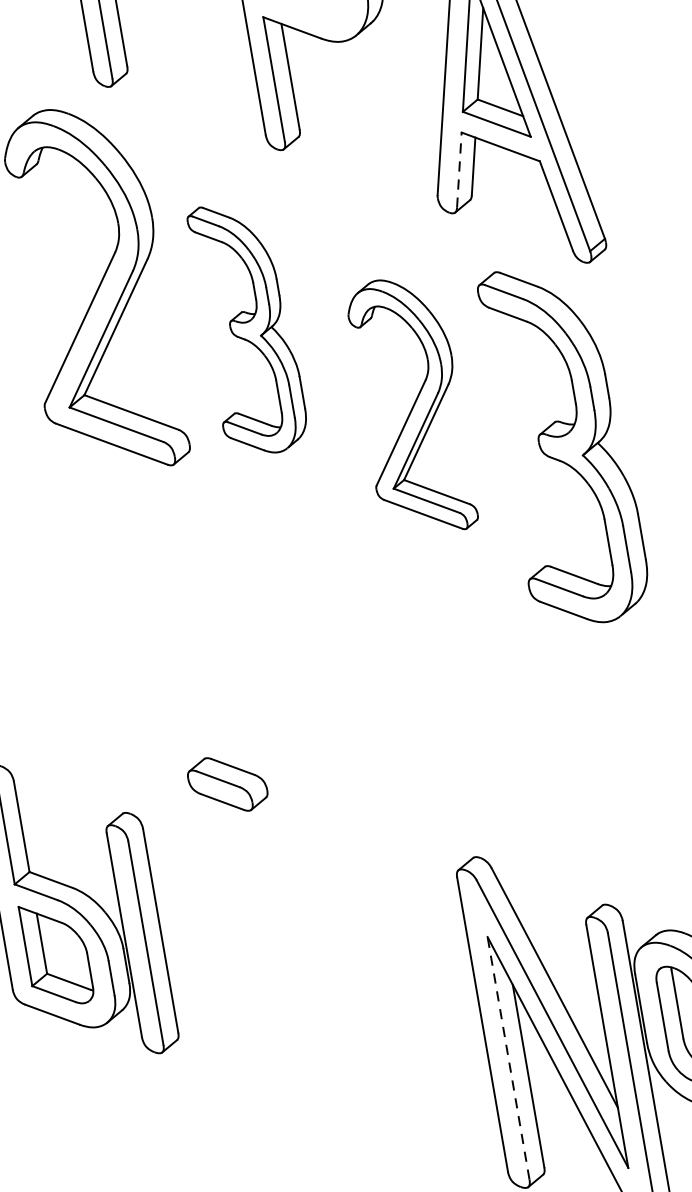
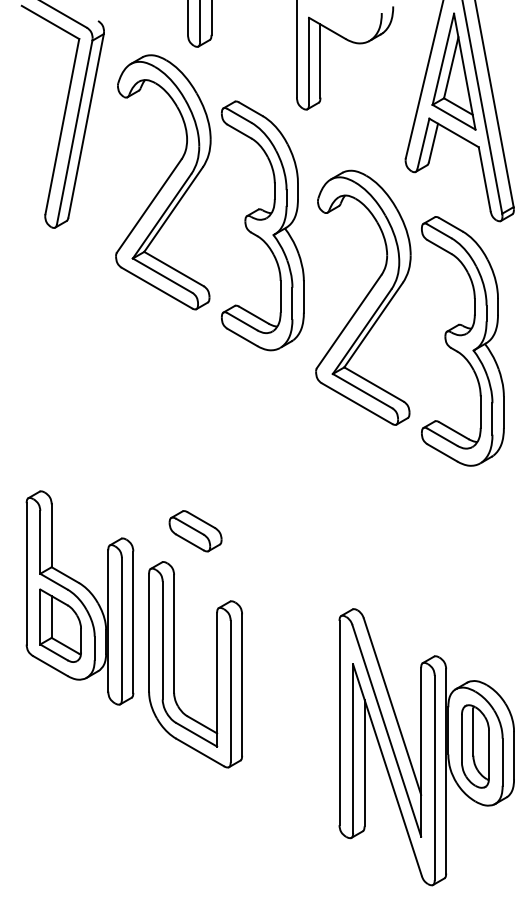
line: (459, 169) -> (423, 143), dashed -> solid
part: (248, 327) -> (262, 225), size x1.43
part: (411, 406) -> (363, 297), size x1.43
part: (230, 981) -> (174, 664), added
line: (509, 1057) -> (353, 748), dashed -> solid

